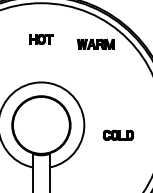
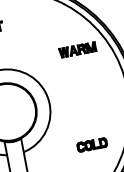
part: (95, 43) -> (77, 49), moved
part: (118, 134) -> (92, 144), moved

